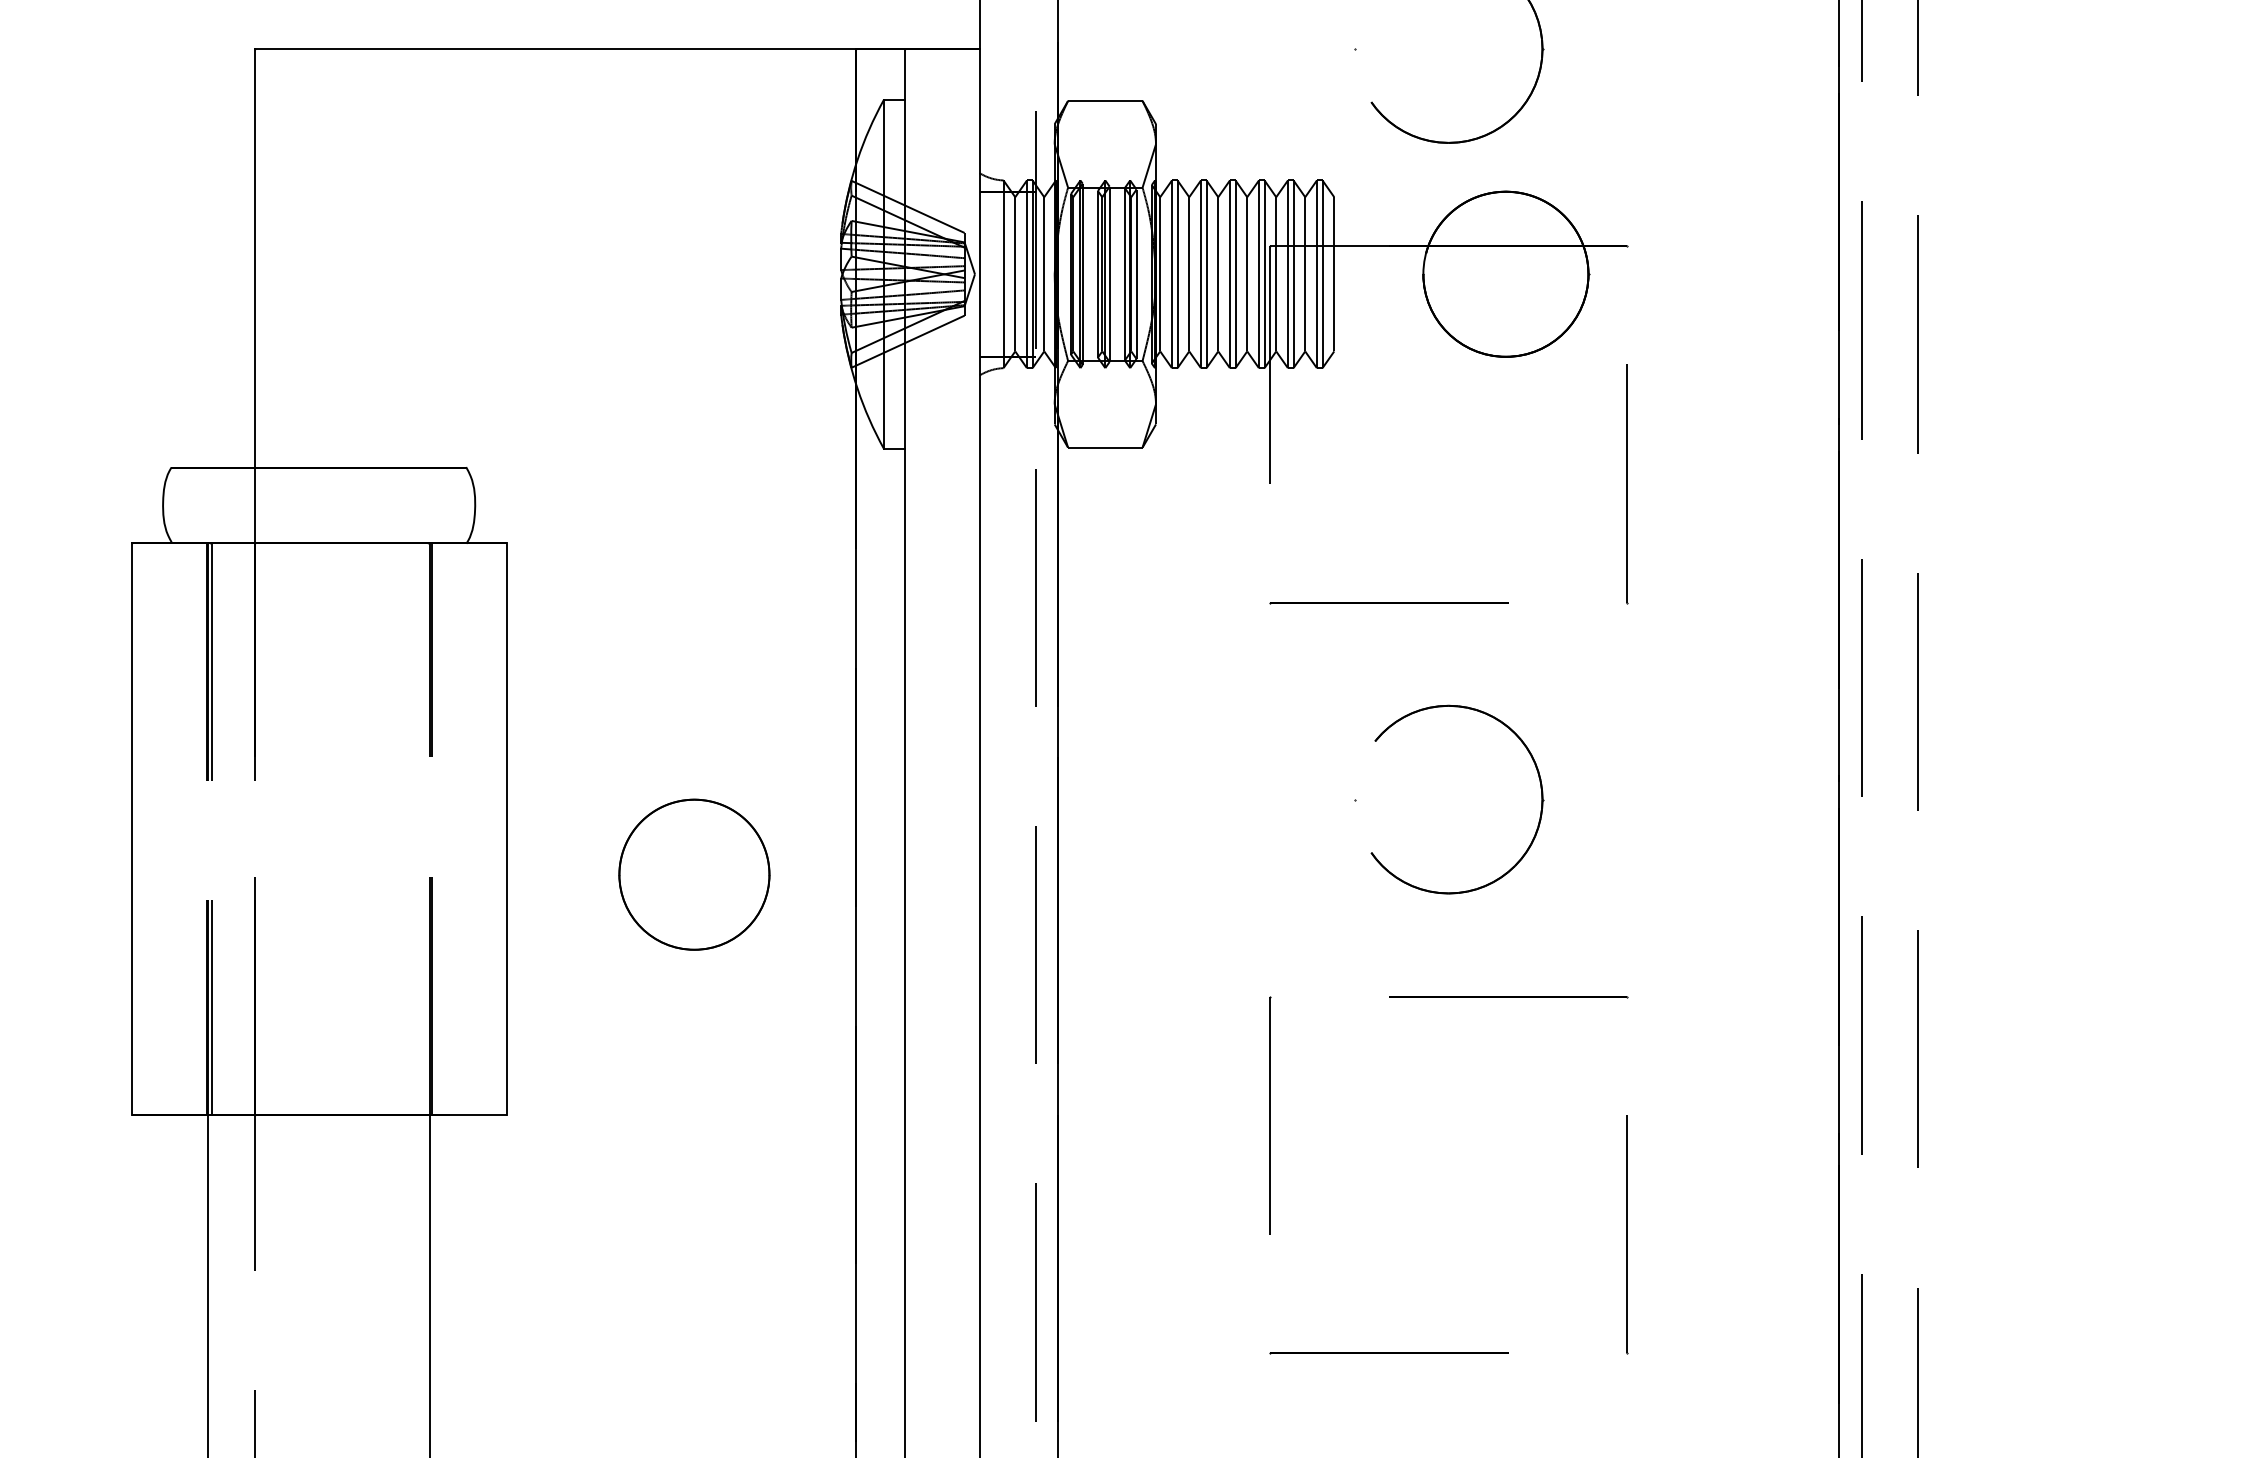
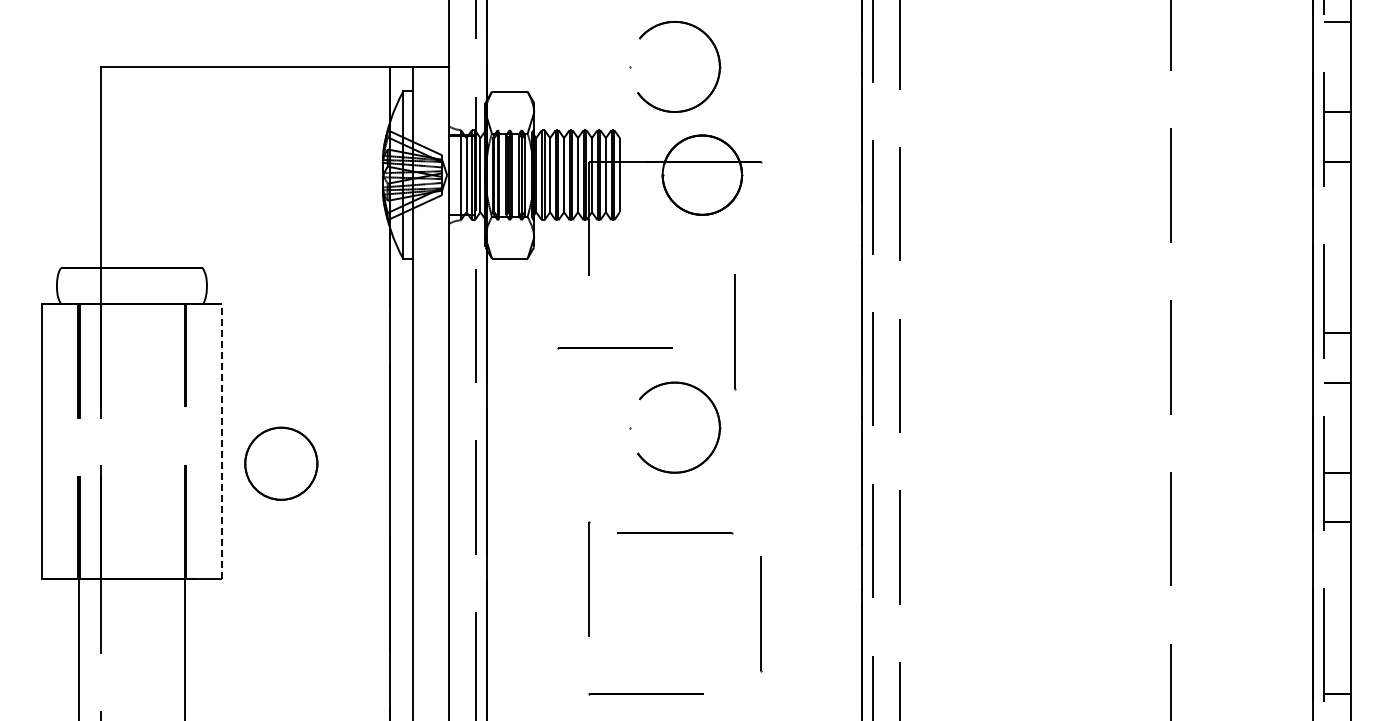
line: (1628, 485) -> (735, 332), moved
line: (1387, 603) -> (614, 348), moved
line: (507, 828) -> (222, 441), solid -> dashed
circle: (694, 874) -> (281, 463), moved
line: (1510, 996) -> (675, 533), moved
line: (1628, 1236) -> (761, 614), moved

